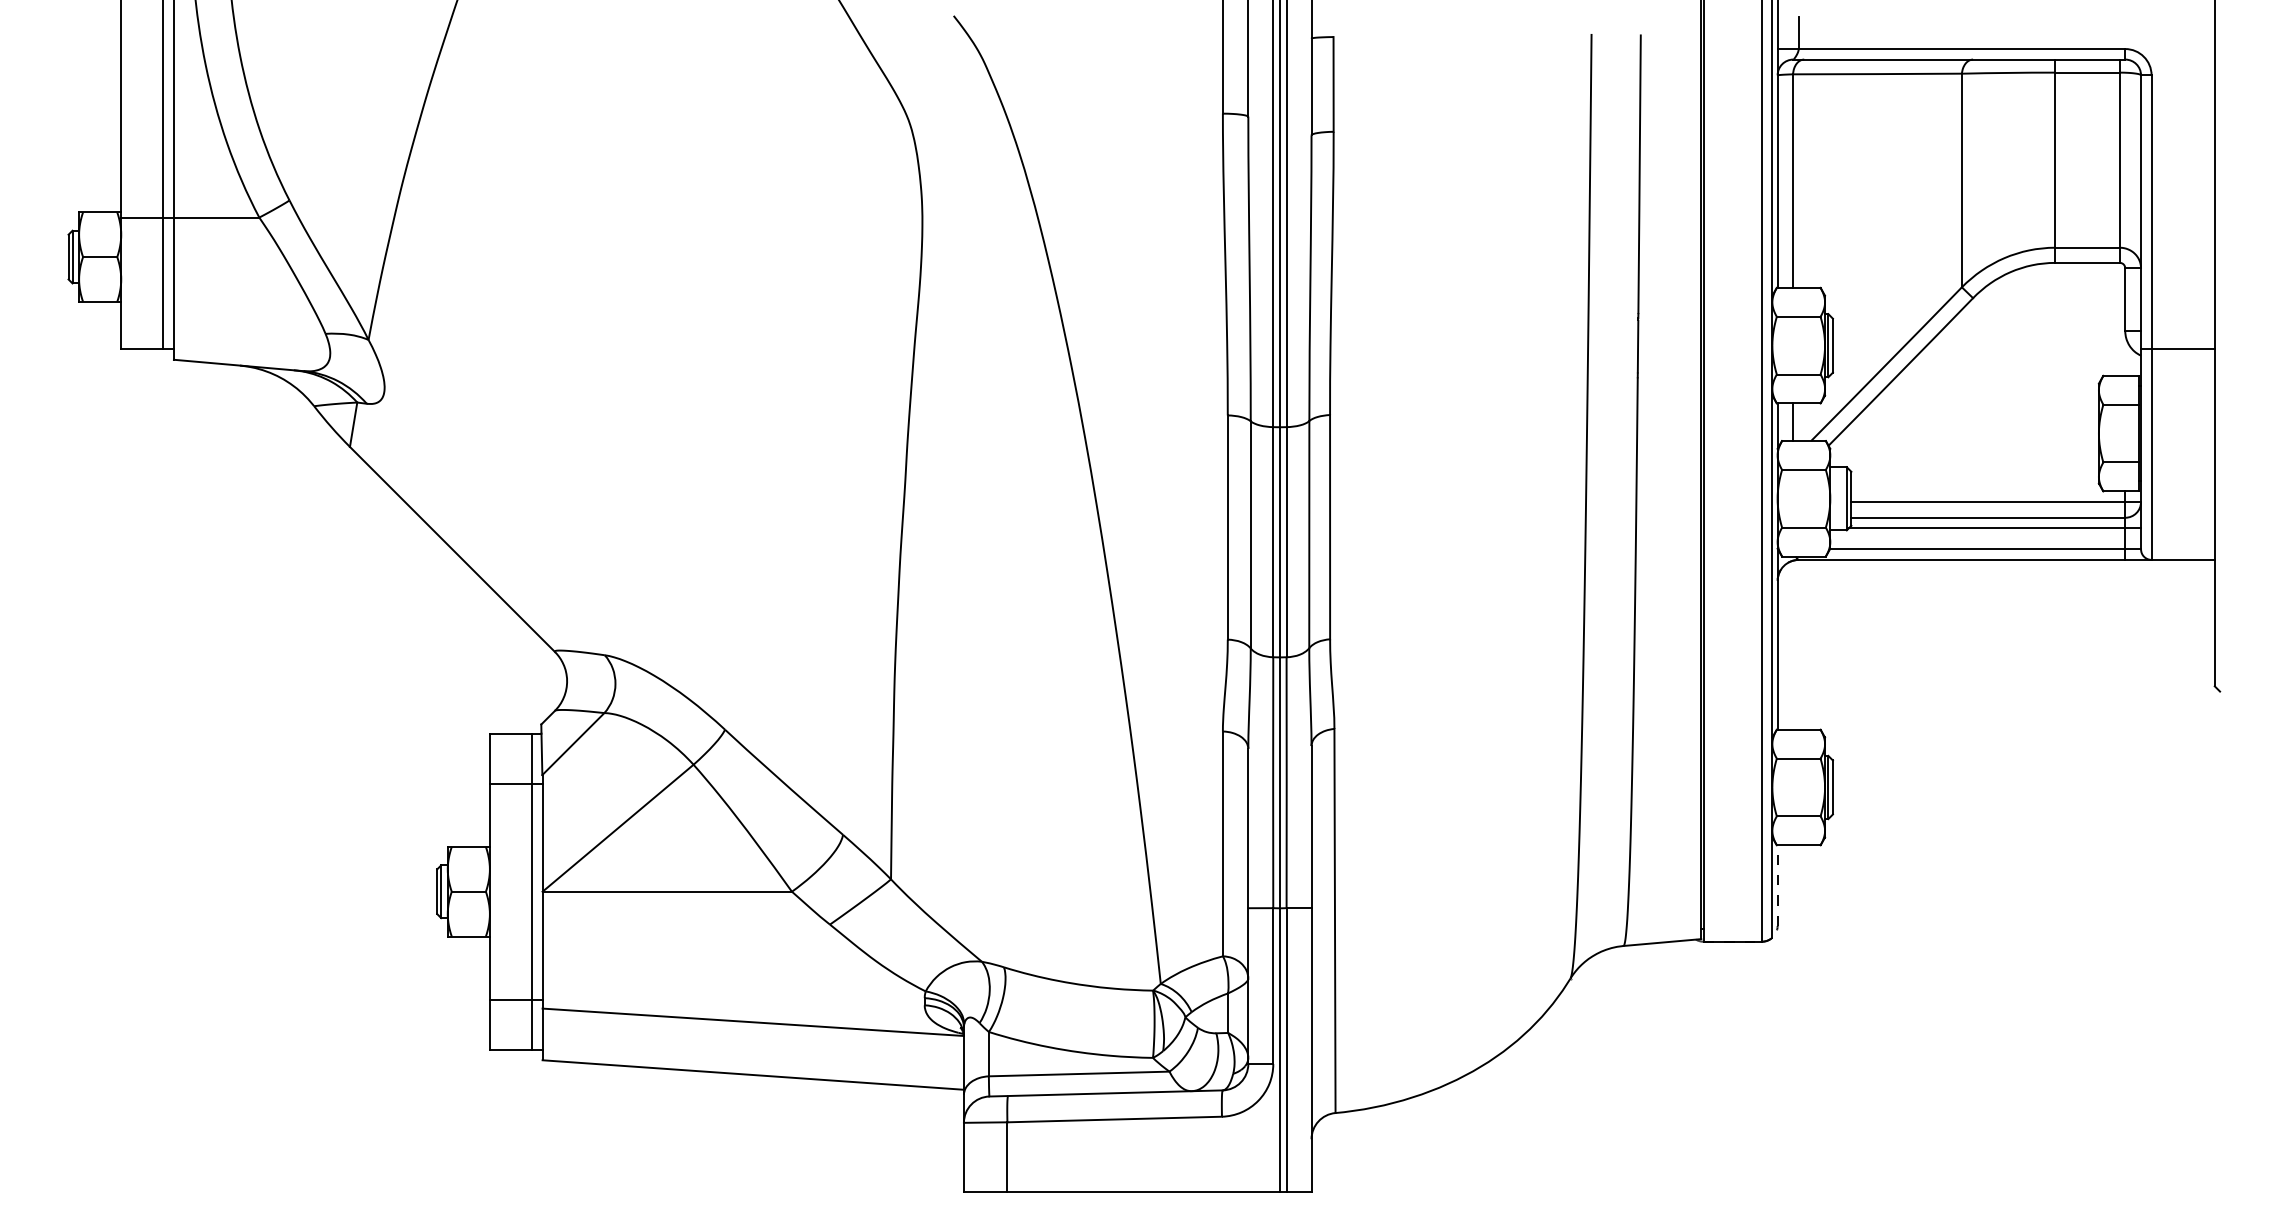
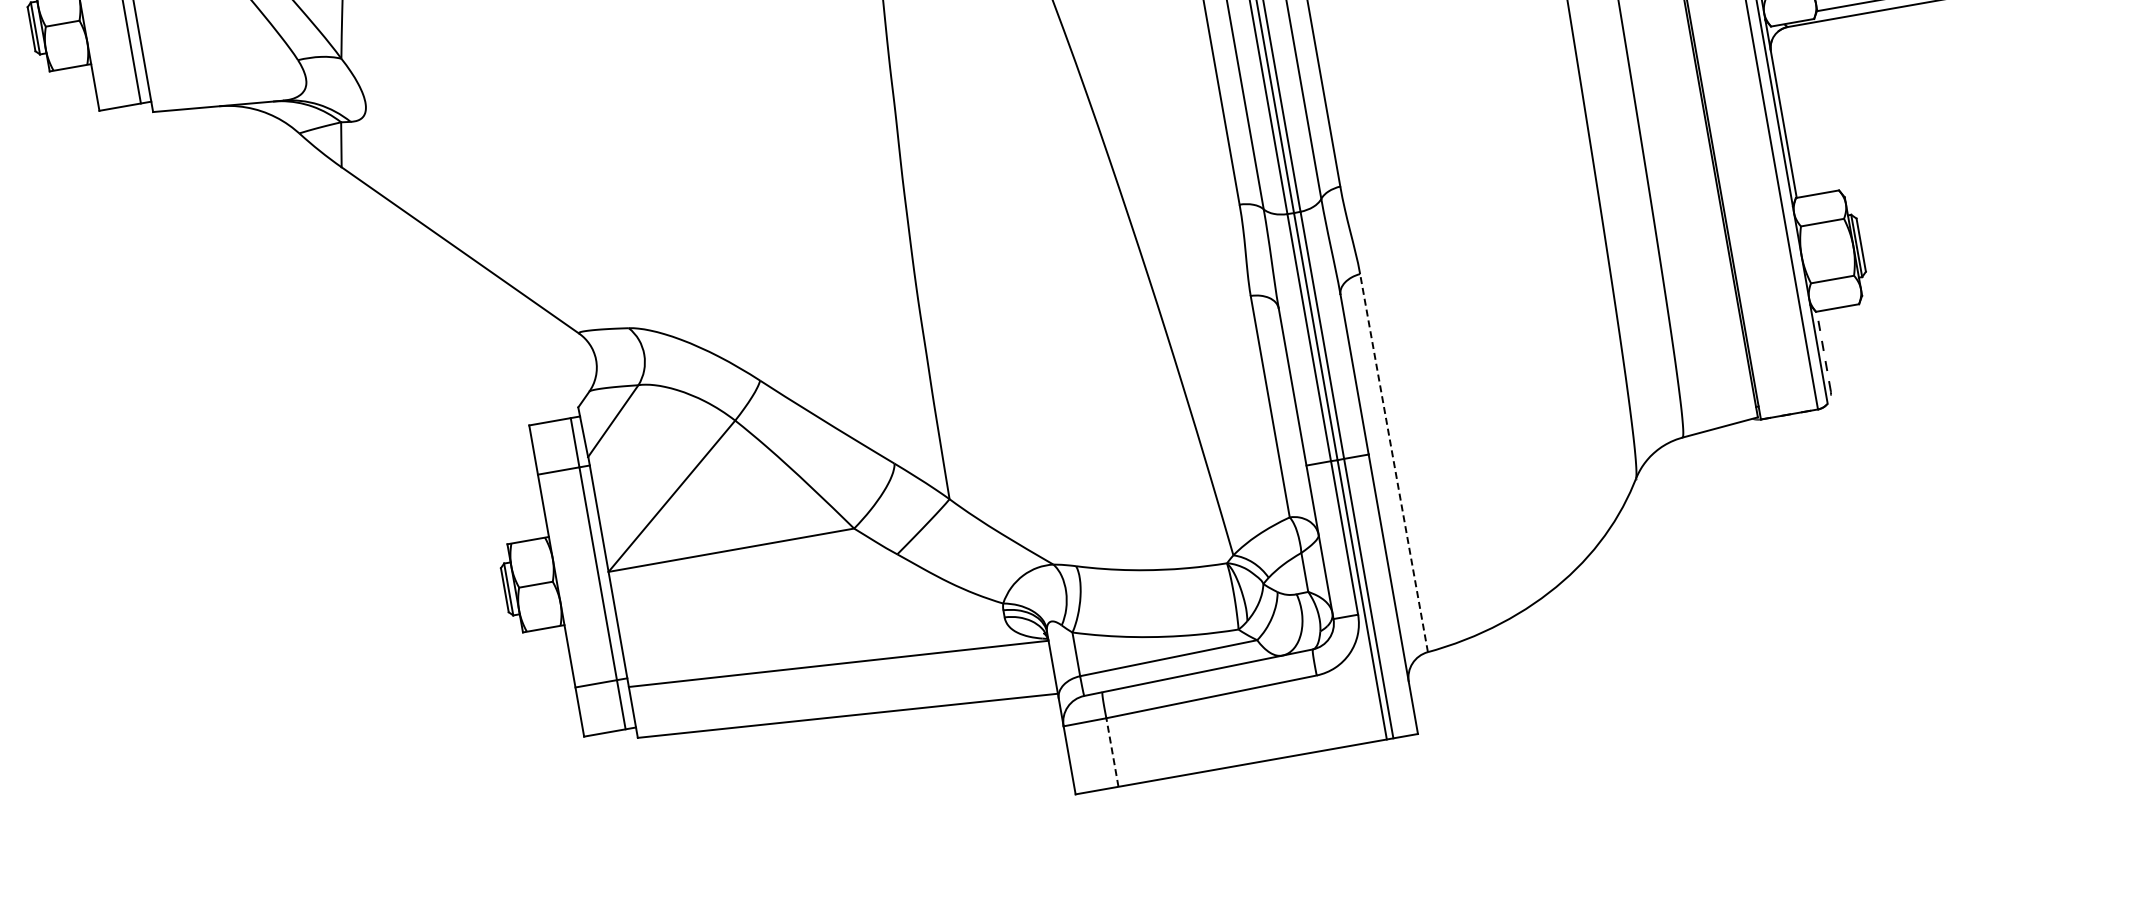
line: (1334, 920) -> (1393, 462), solid -> dashed
line: (1007, 1157) -> (1112, 752), solid -> dashed

